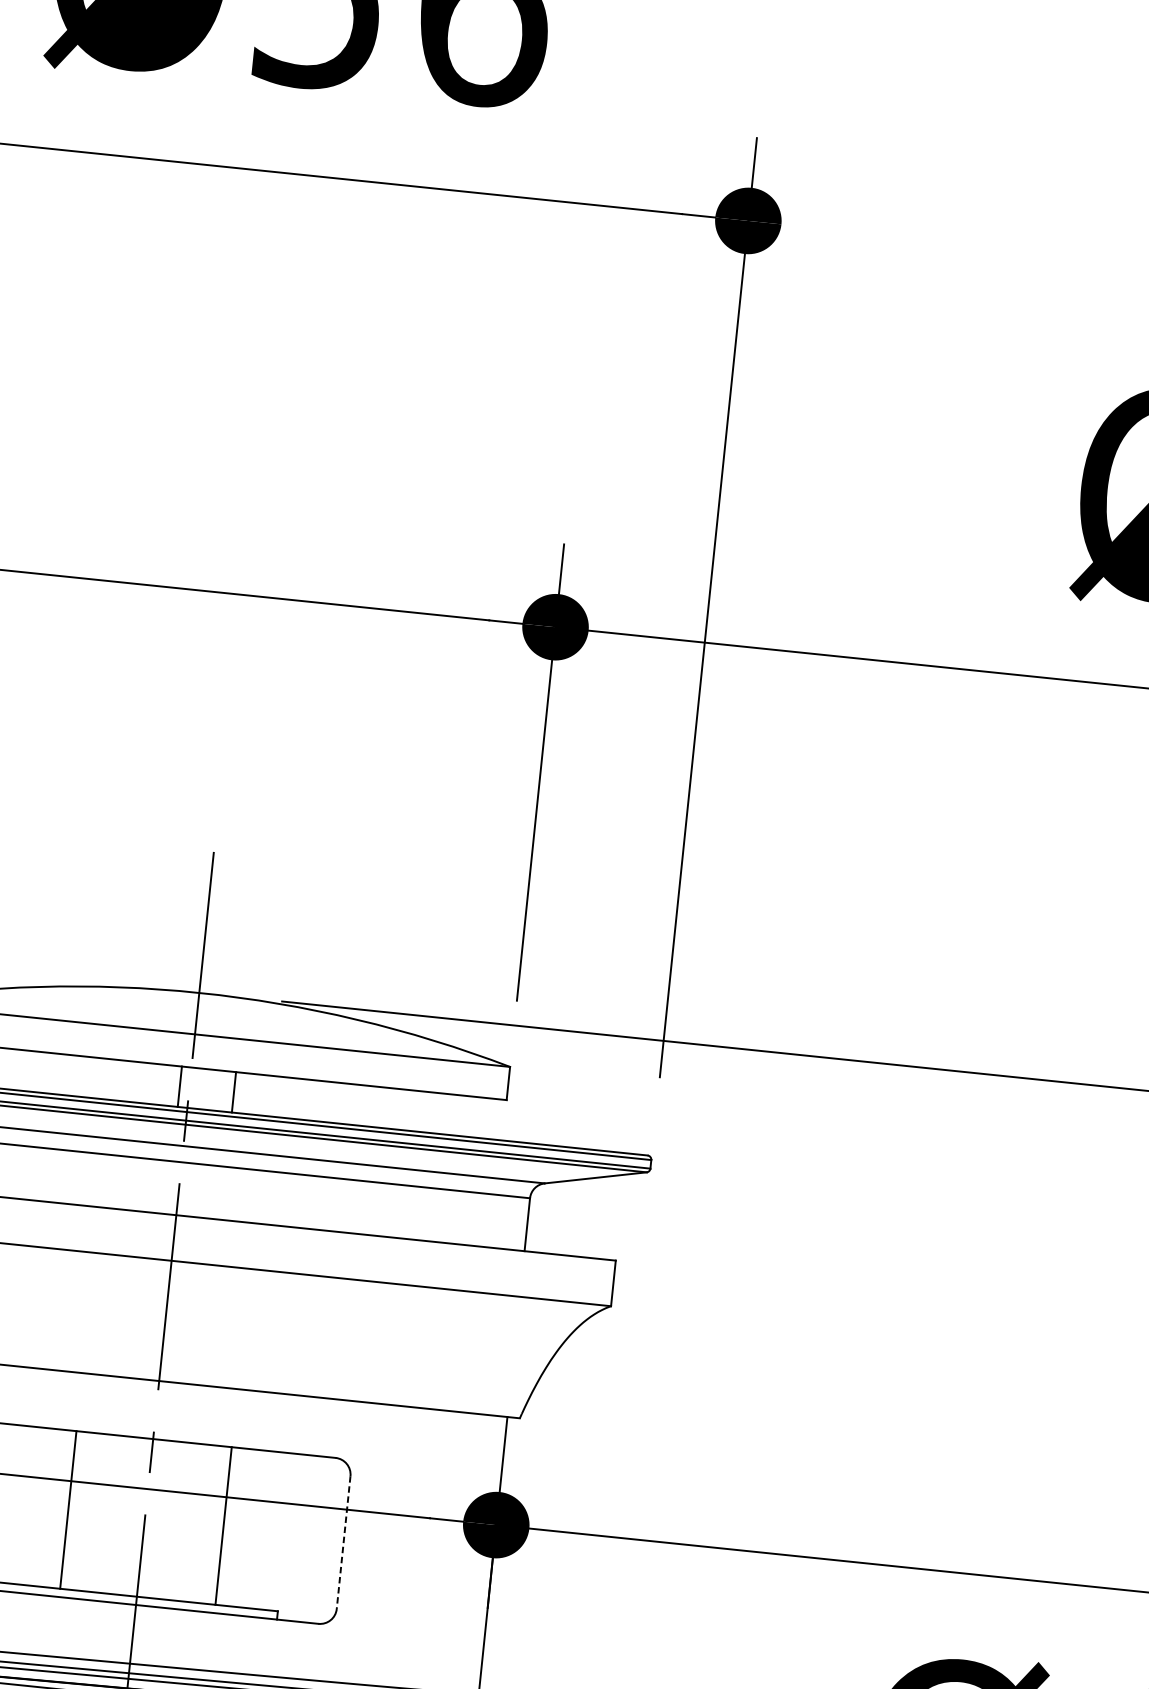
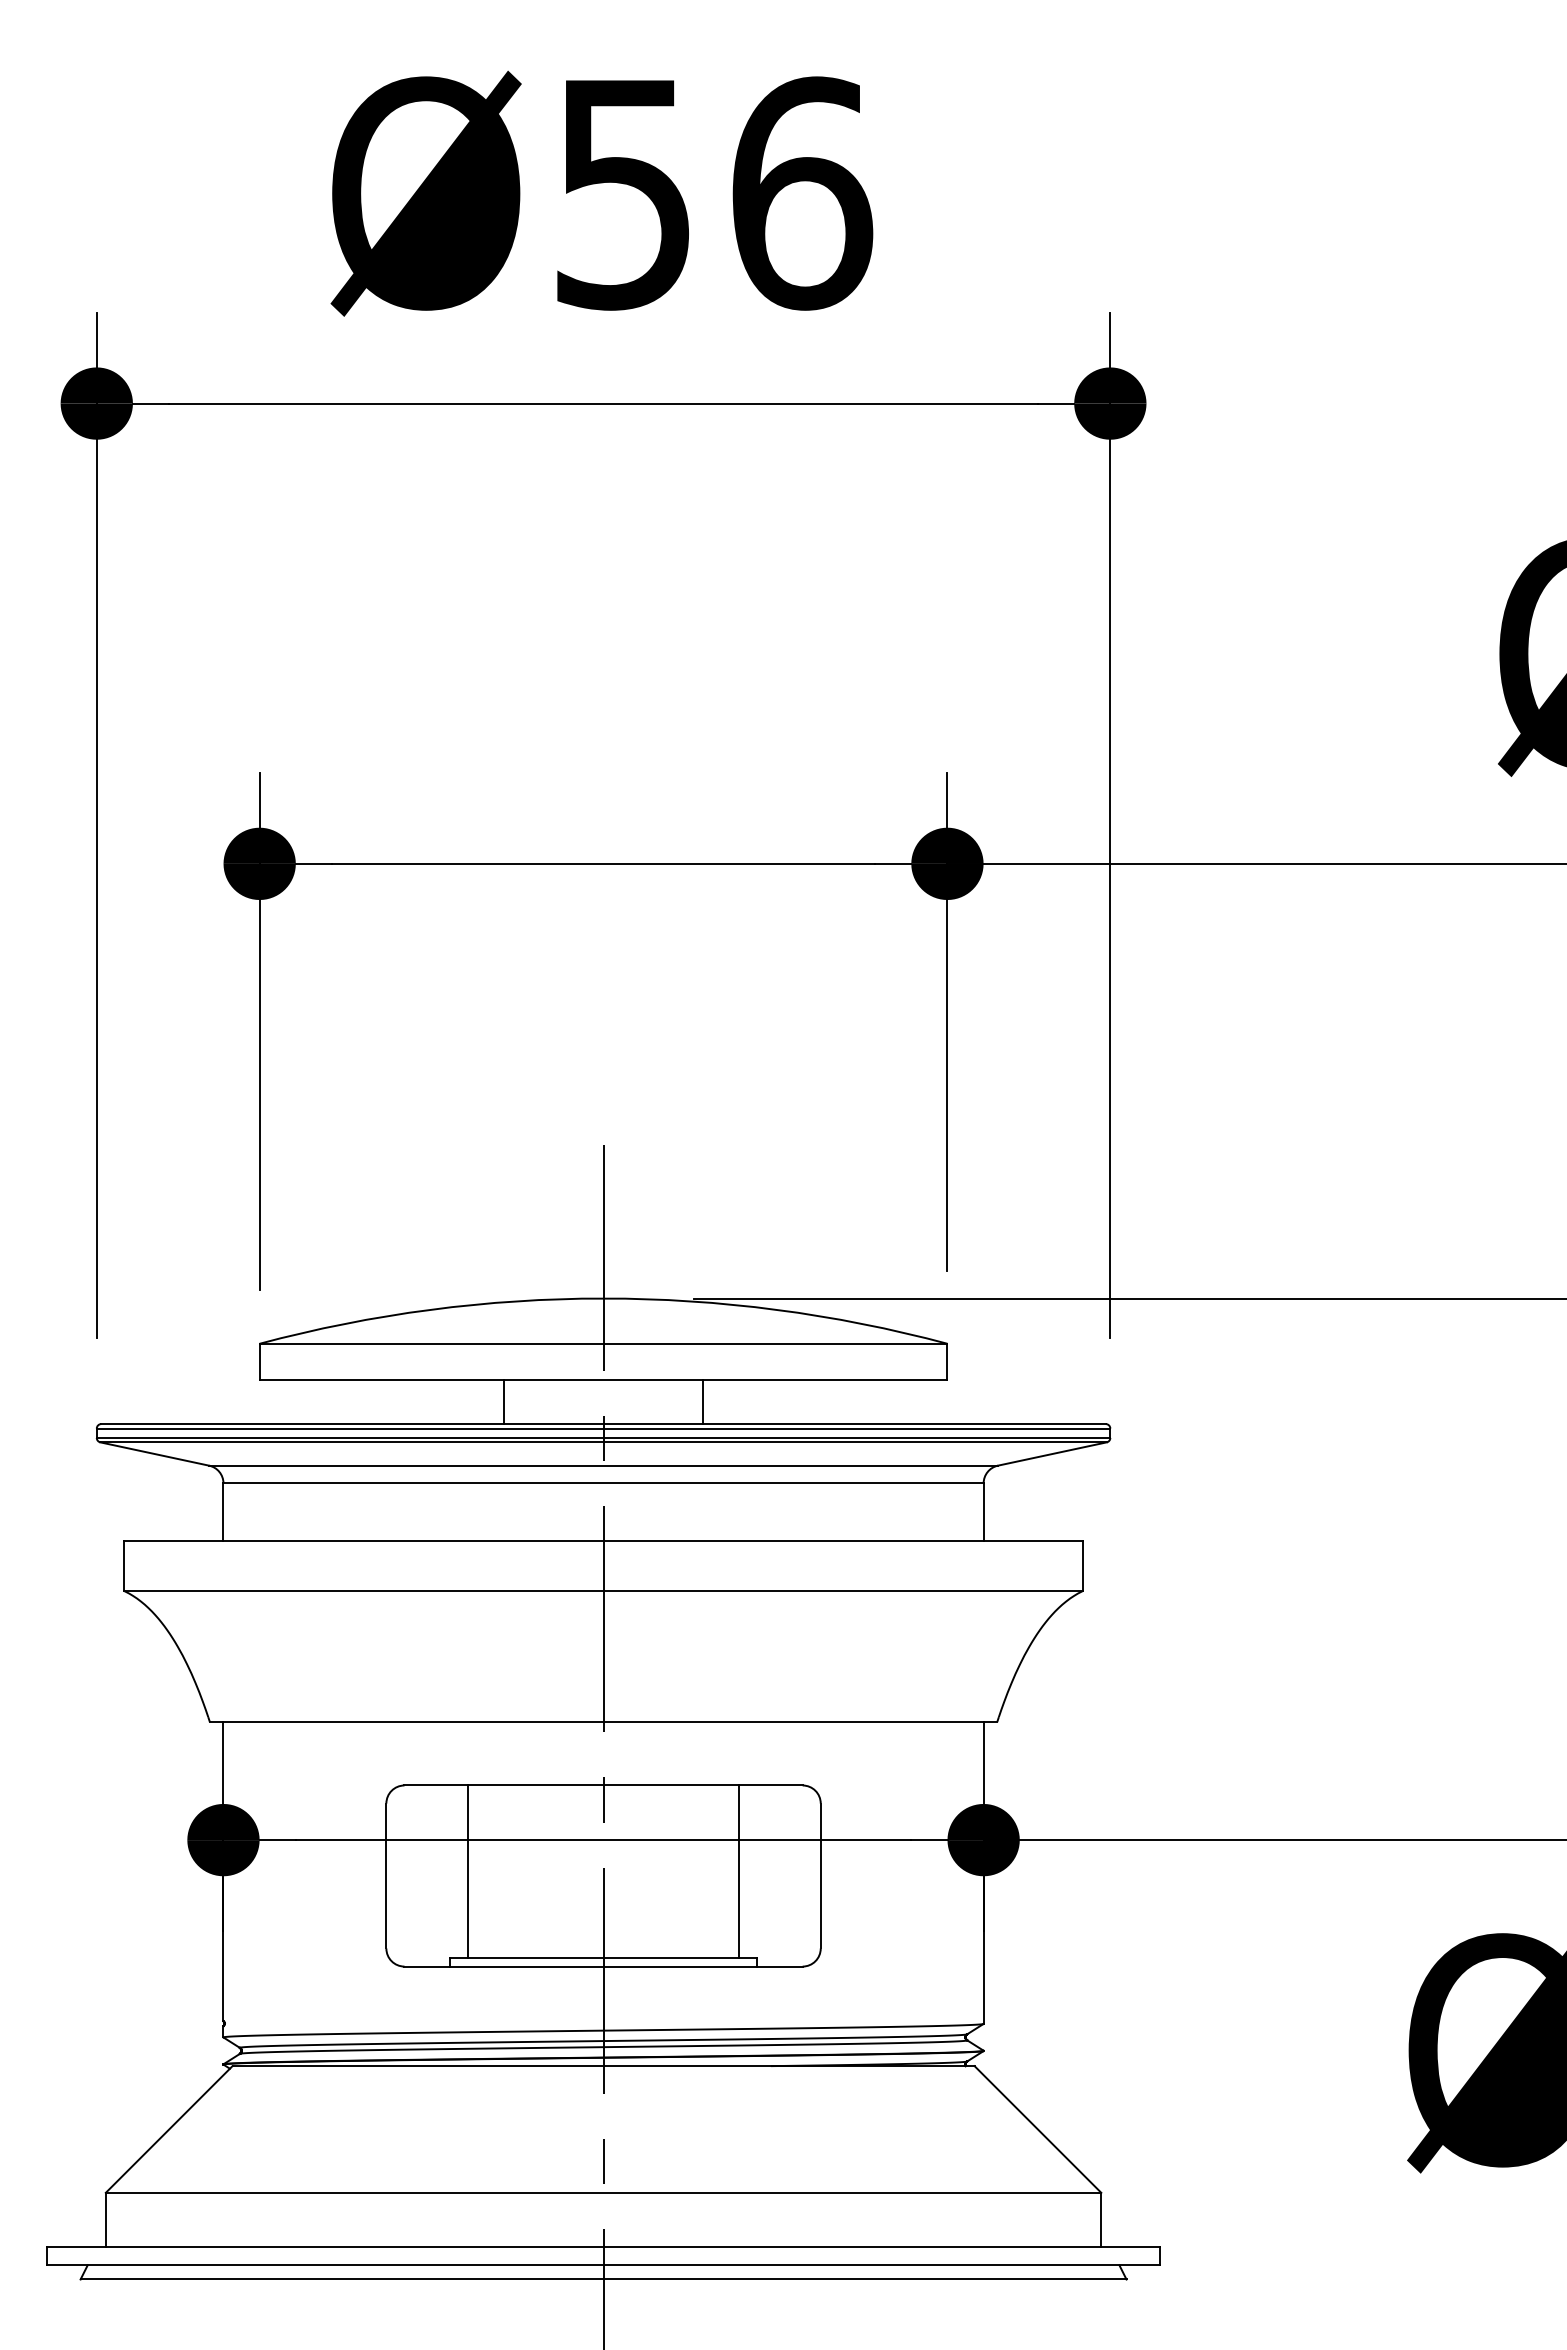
line: (180, 1086) -> (504, 1401), moved
line: (234, 1091) -> (703, 1401), moved
line: (68, 1509) -> (467, 1871), moved
line: (223, 1526) -> (739, 1871), moved
line: (343, 1543) -> (820, 1876), dashed -> solid

